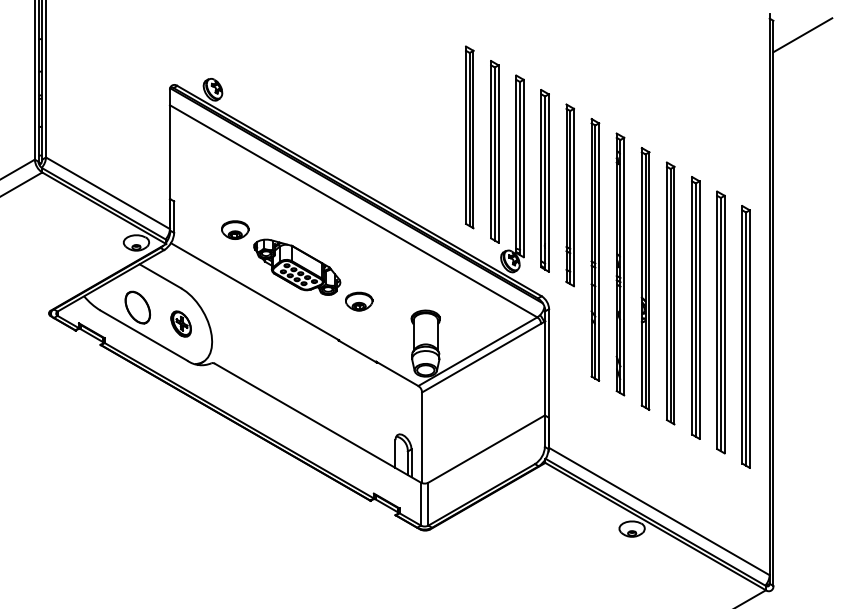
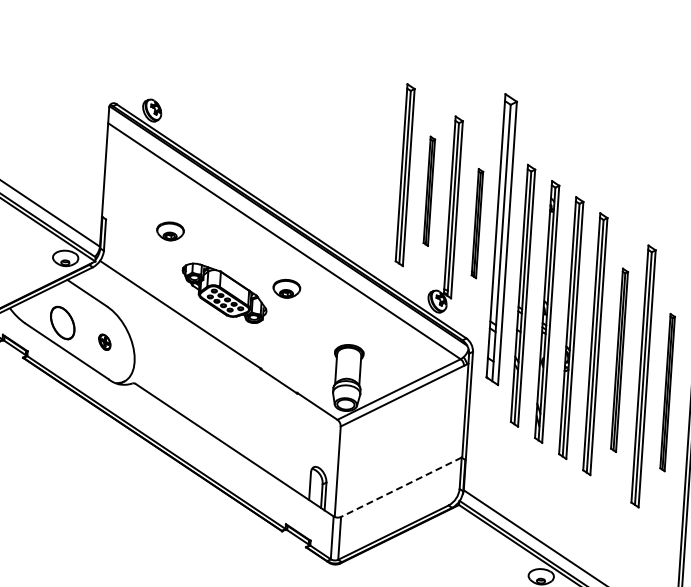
part: (494, 151) -> (428, 190), size x0.6
part: (544, 180) -> (476, 223), size x0.6
part: (569, 195) -> (500, 239), size x1.6
part: (235, 229) -> (170, 230), moved
part: (359, 301) -> (287, 288), moved
part: (695, 307) -> (619, 359), size x0.7
part: (180, 323) -> (104, 341), size x0.6
part: (745, 336) -> (667, 392), size x0.6
line: (486, 449) -> (401, 487), solid -> dashed

